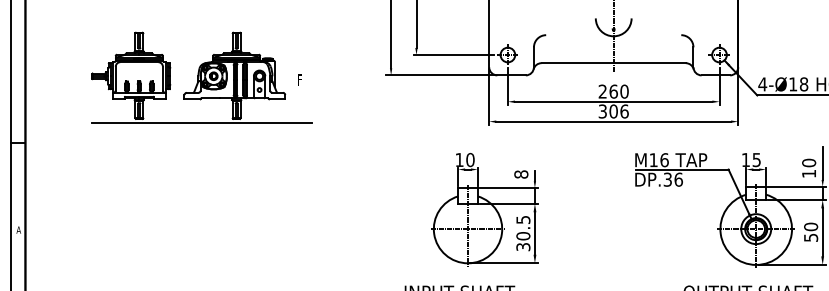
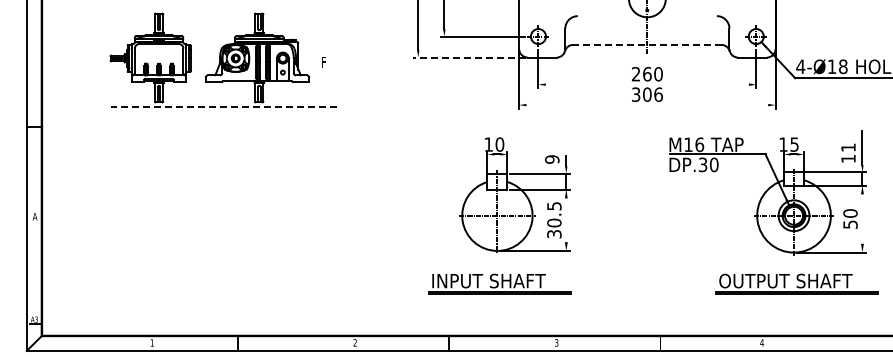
line: (612, 62) -> (646, 44), solid -> dashed
line: (439, 75) -> (468, 57), solid -> dashed
line: (612, 101) -> (646, 84), removed
line: (613, 122) -> (647, 105), removed
line: (201, 123) -> (223, 107), solid -> dashed
text: (809, 162) -> (848, 147), 10 -> 11
text: (521, 174) -> (552, 159), 8 -> 9
text: (678, 179) -> (714, 164), DP.36 -> DP.30
line: (822, 231) -> (862, 218), removed
line: (535, 233) -> (566, 220), removed

